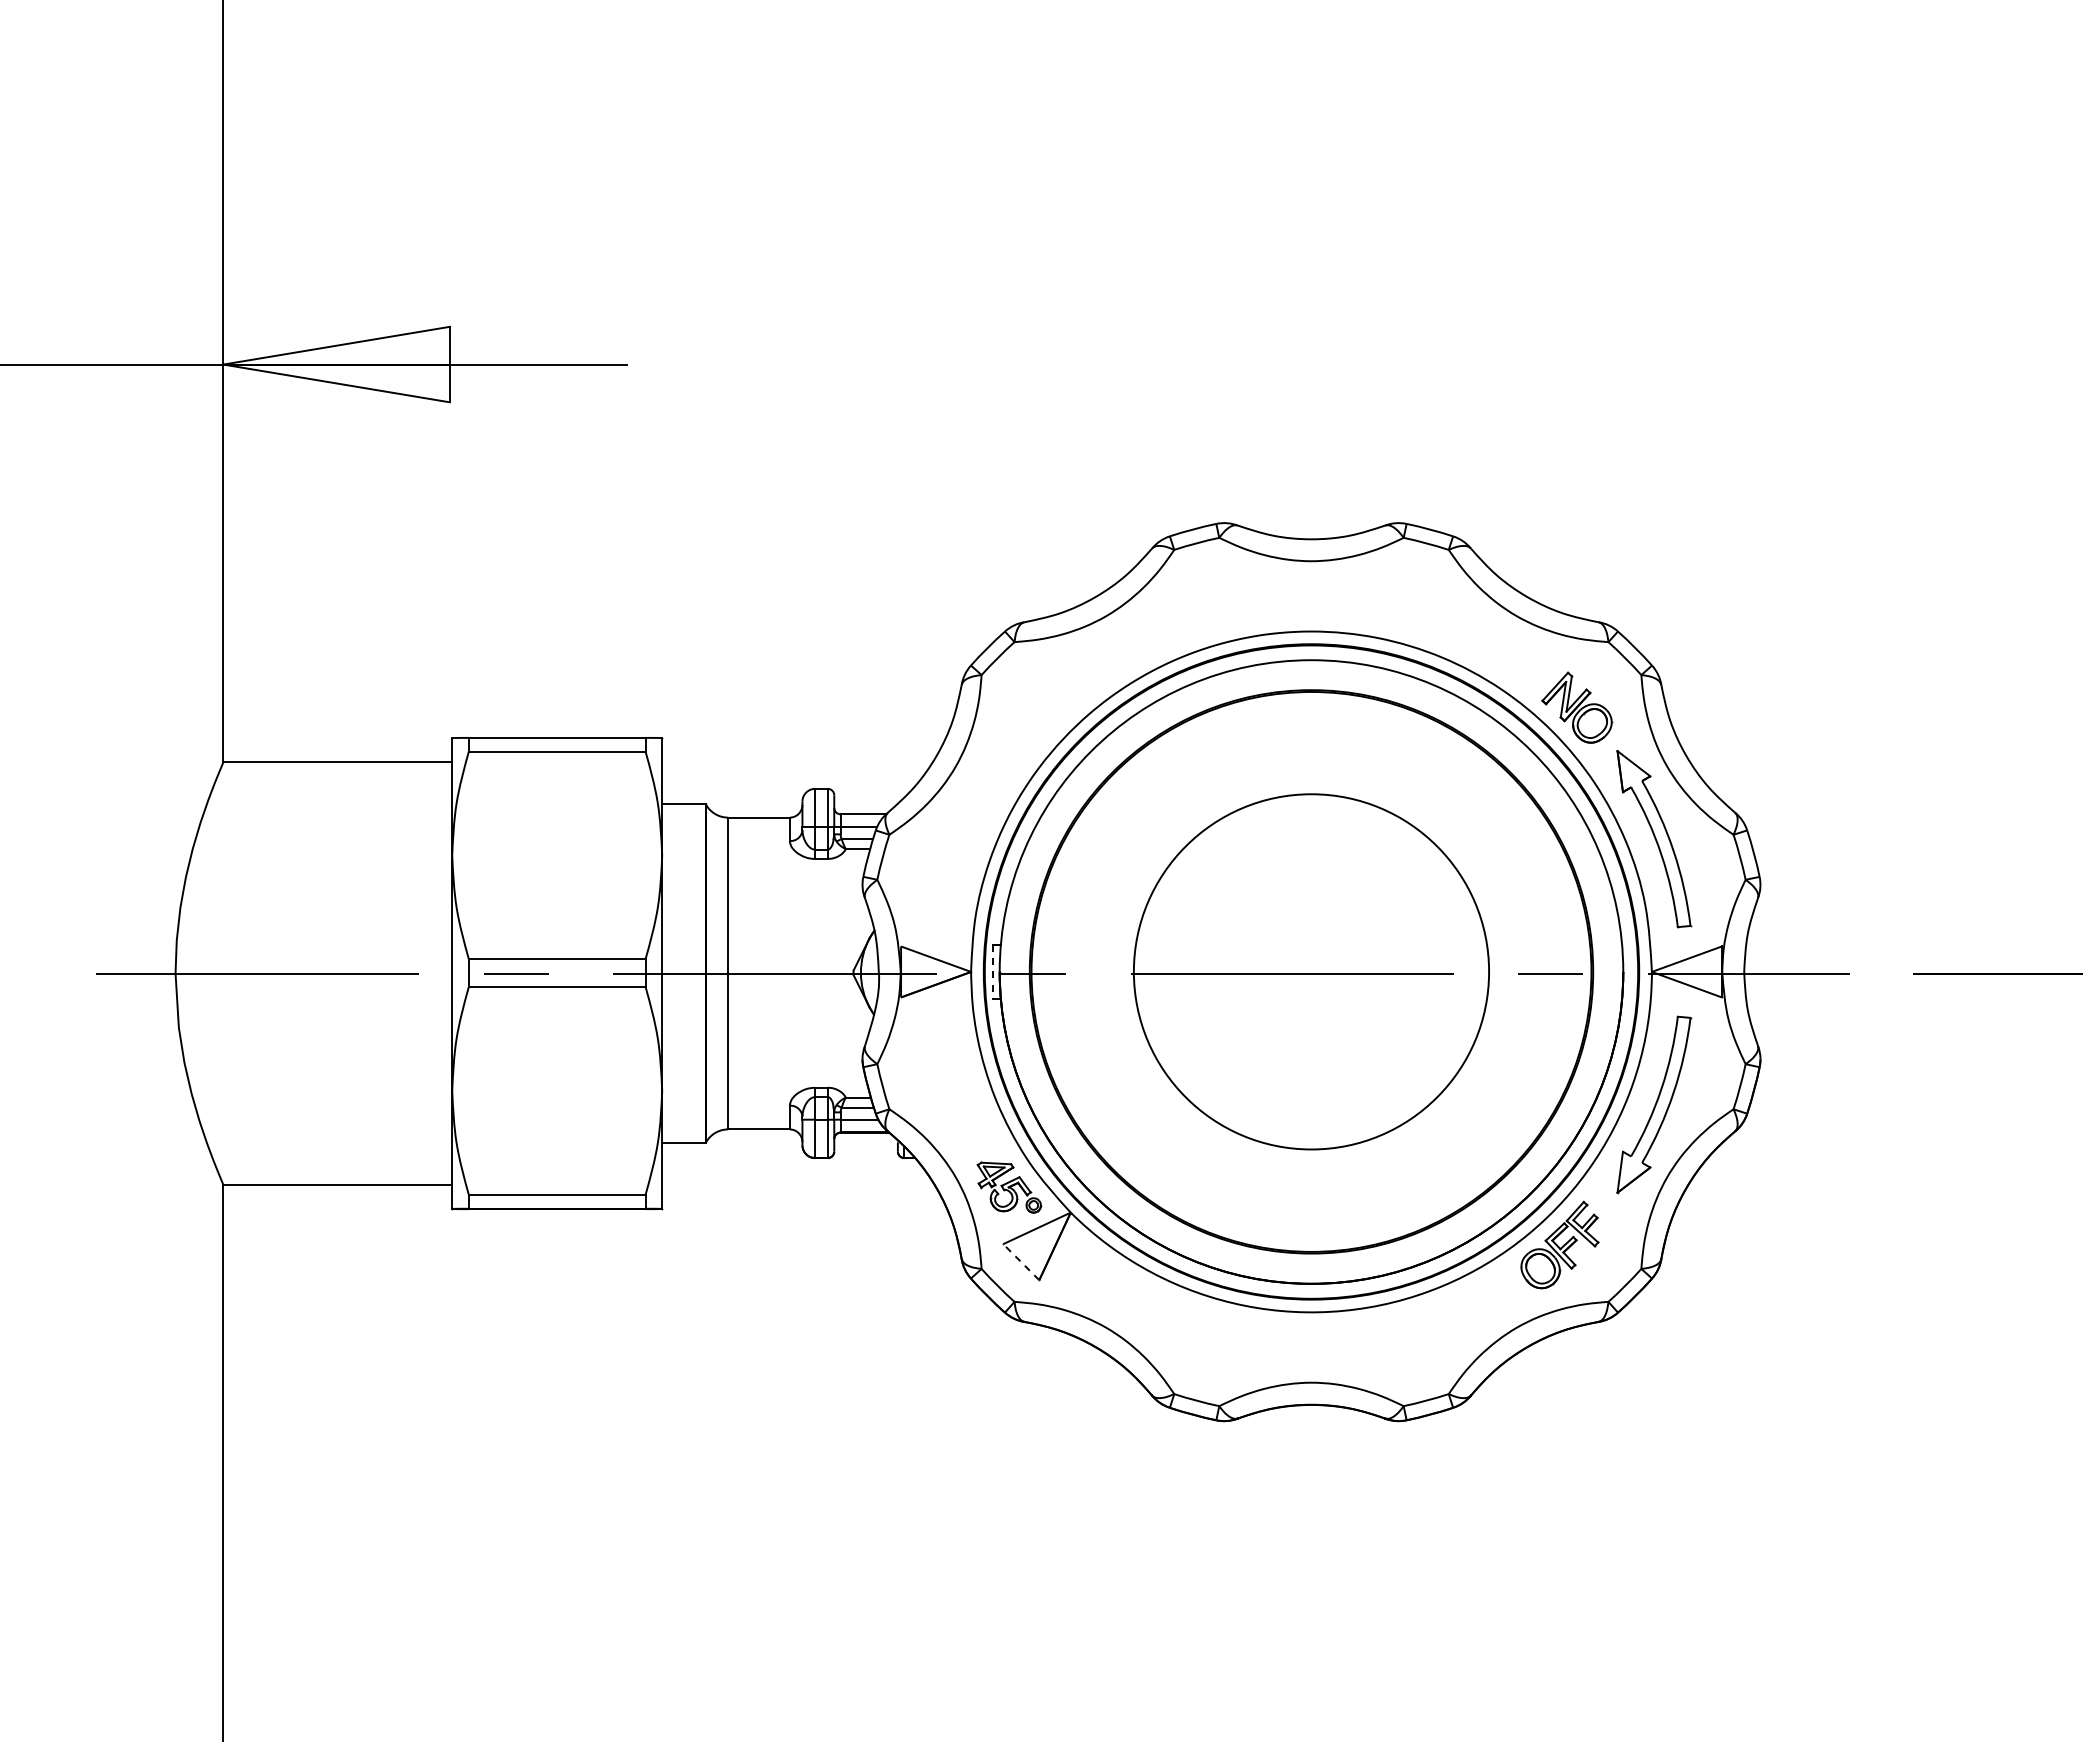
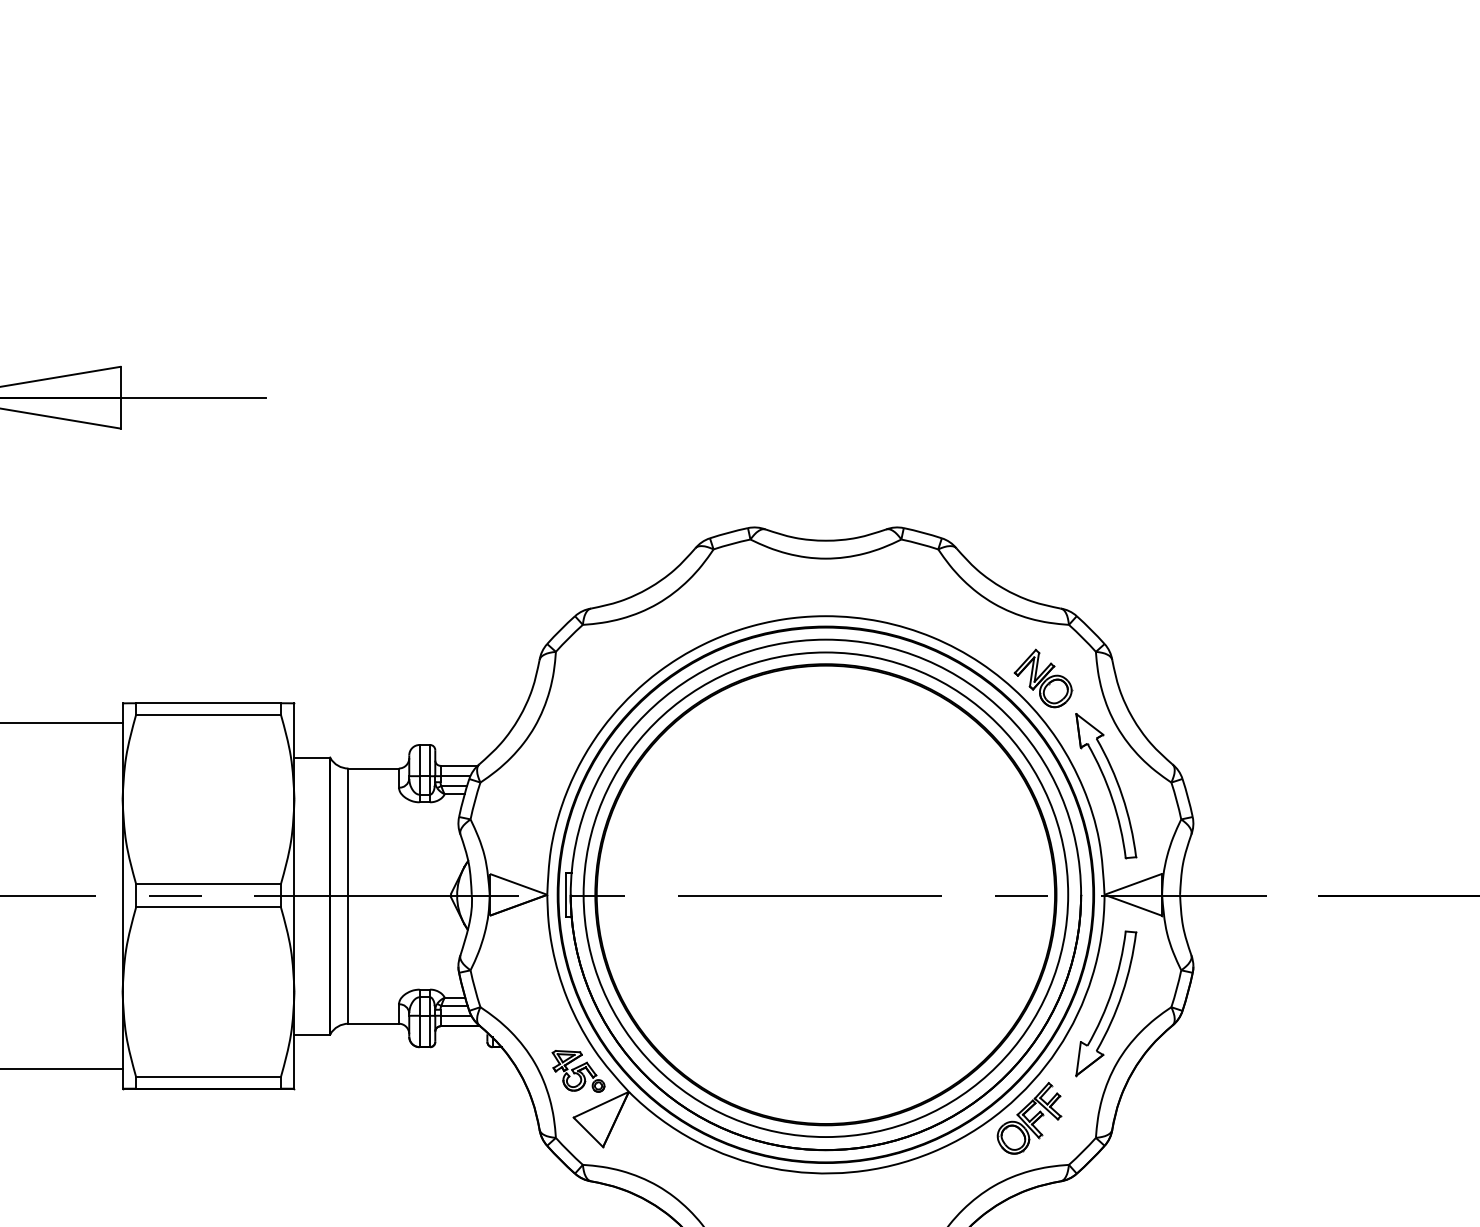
circle: (1311, 971) -> (825, 894), size x1.67
line: (993, 972) -> (565, 895), dashed -> solid
line: (1020, 1261) -> (587, 1131), dashed -> solid

